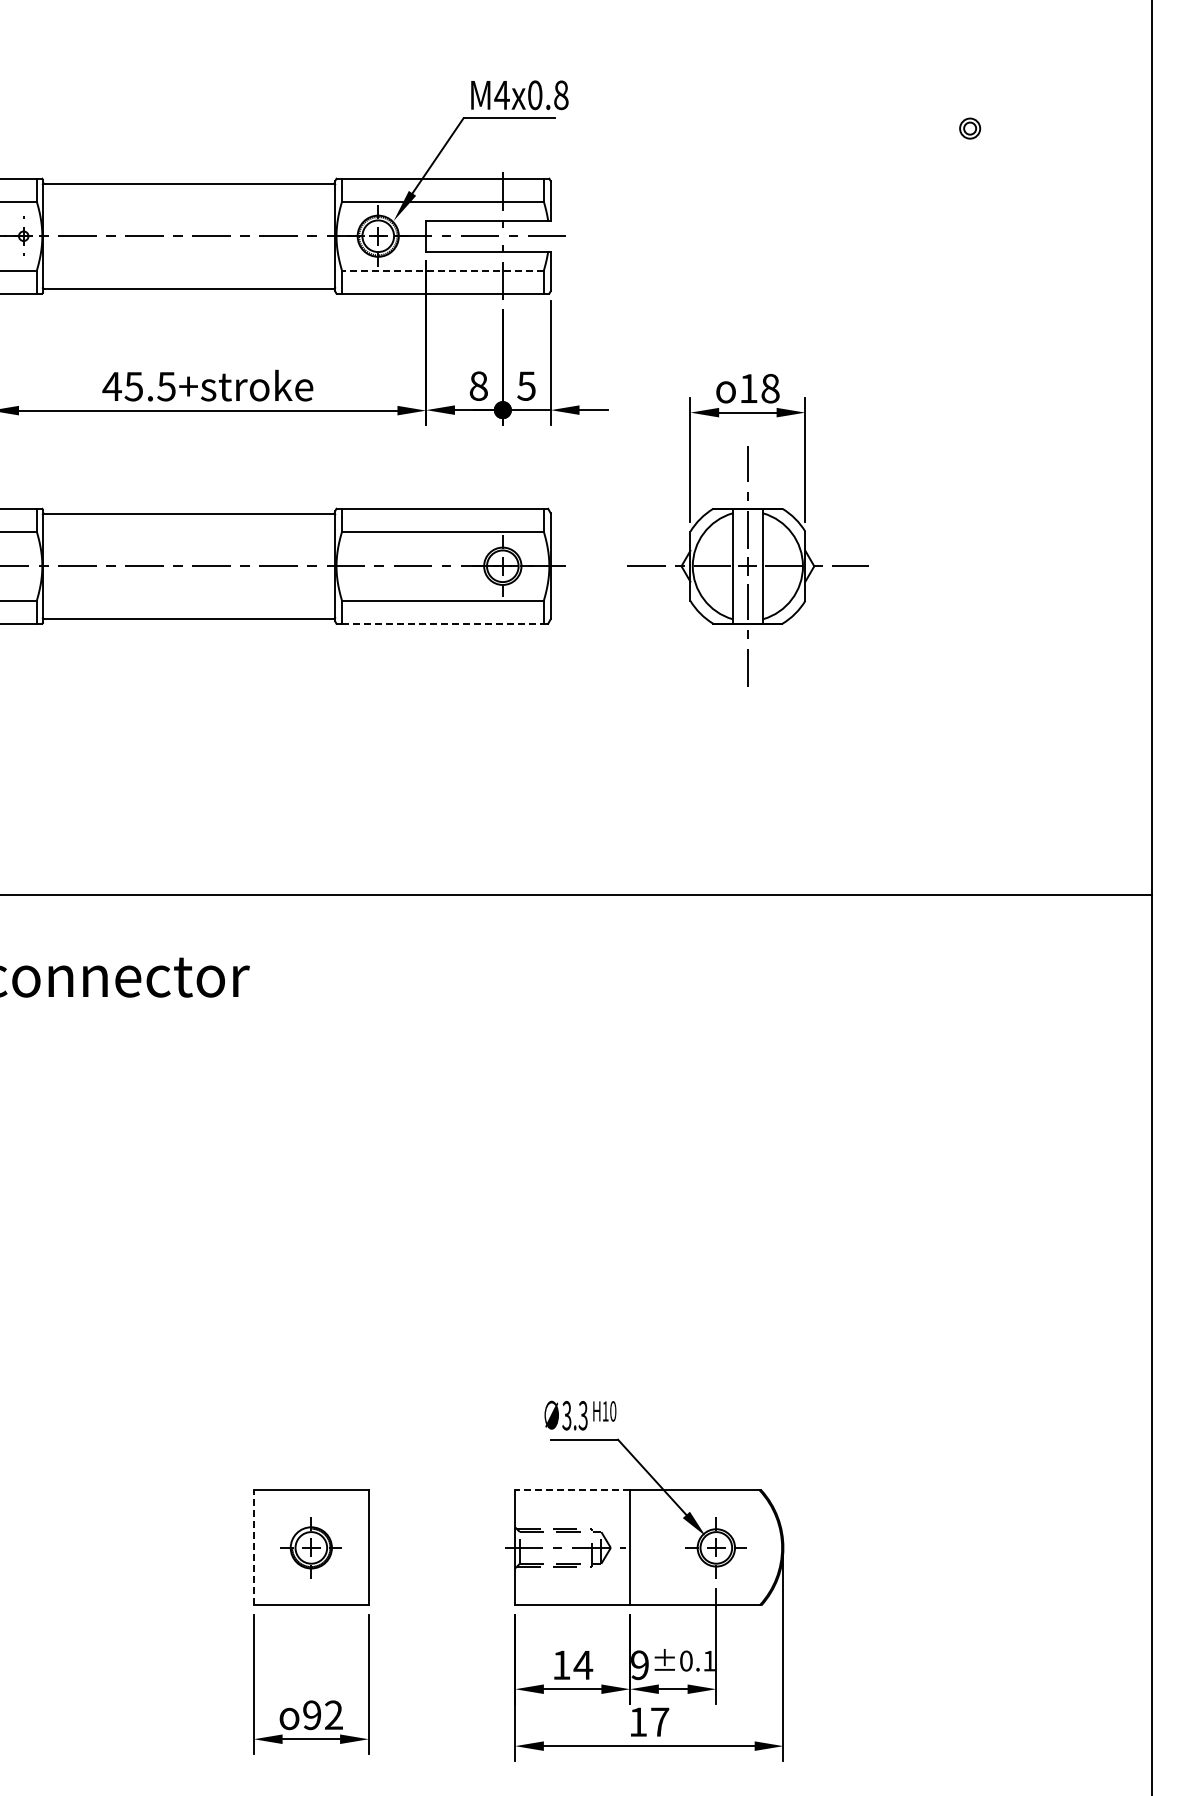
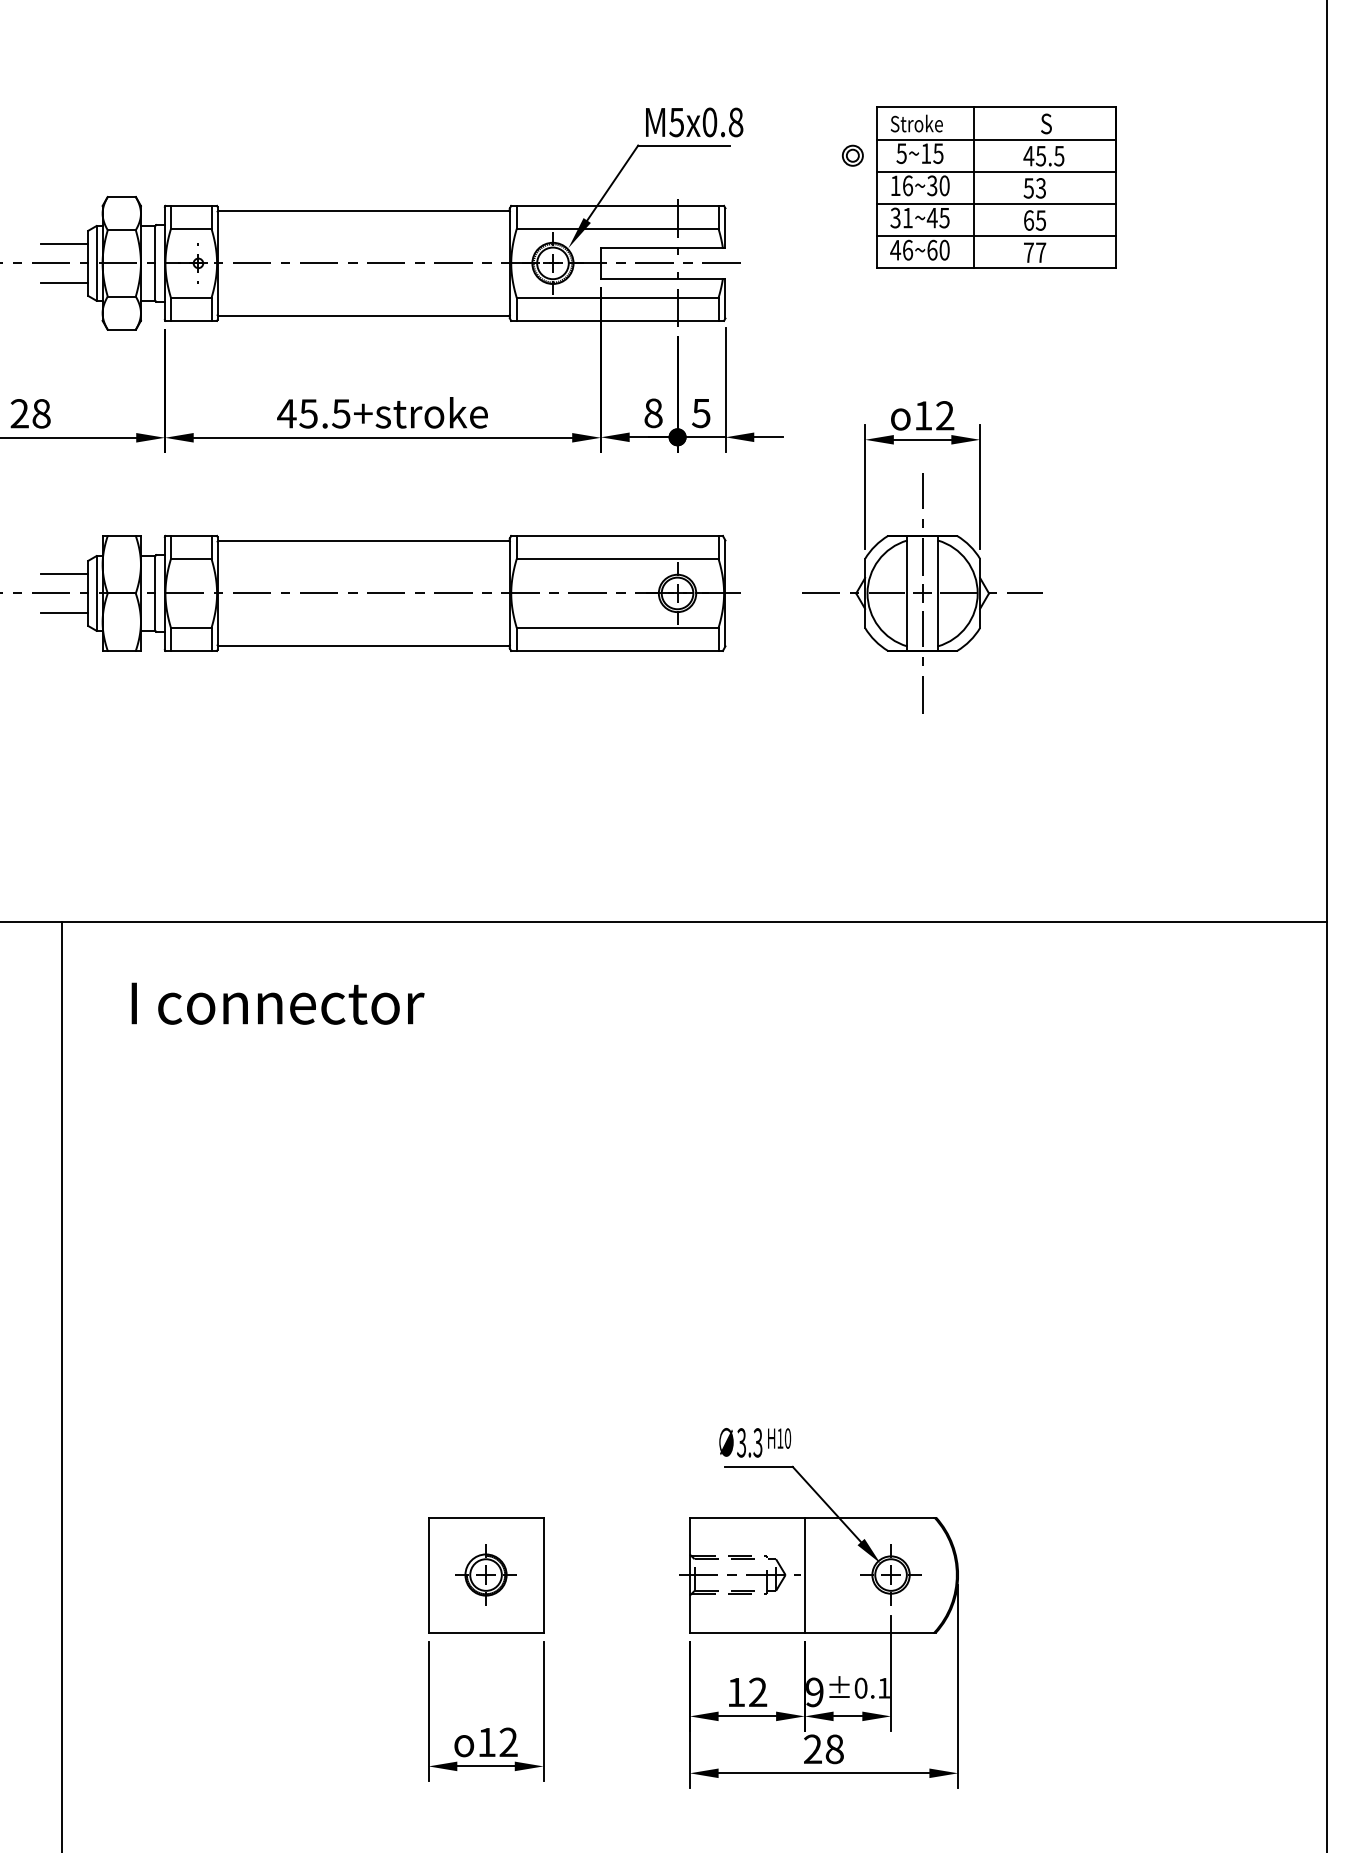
text: (501, 95) -> (676, 122), M4x0.8 -> M5x0.8
part: (969, 128) -> (852, 155), moved
part: (821, 160) -> (996, 187), added
line: (442, 270) -> (617, 297), dashed -> solid
text: (770, 388) -> (945, 415), 18 -> 12
line: (442, 623) -> (617, 650), dashed -> solid
line: (571, 1490) -> (746, 1517), dashed -> solid
line: (253, 1547) -> (428, 1574), dashed -> solid
text: (582, 1664) -> (757, 1691), 14 -> 12
text: (311, 1715) -> (486, 1742), 92 -> 12
text: (648, 1722) -> (823, 1749), 17 -> 28

